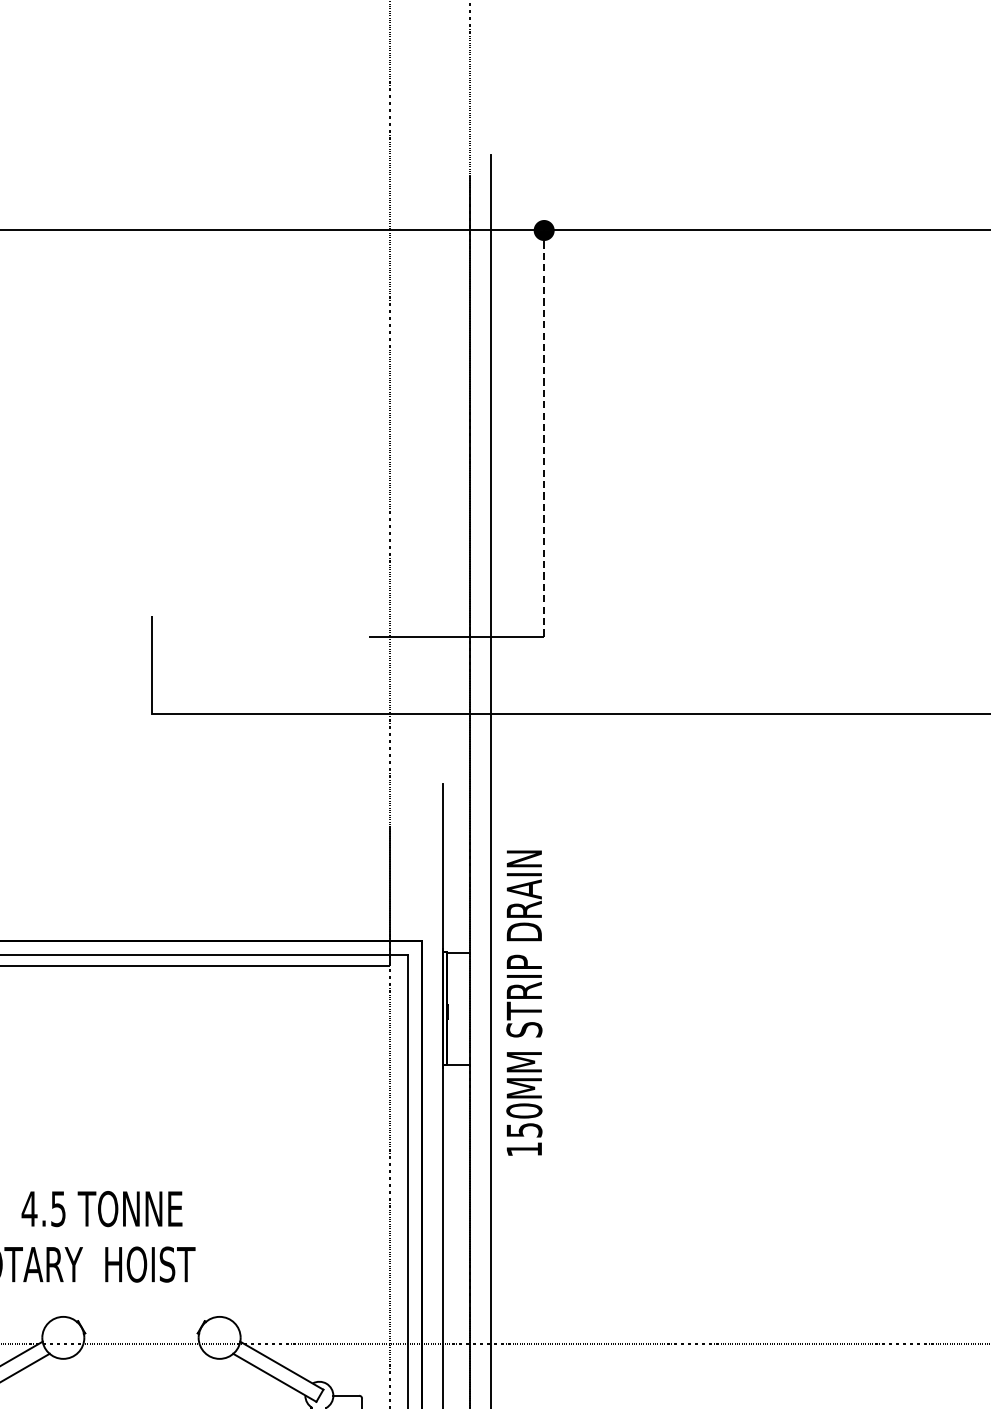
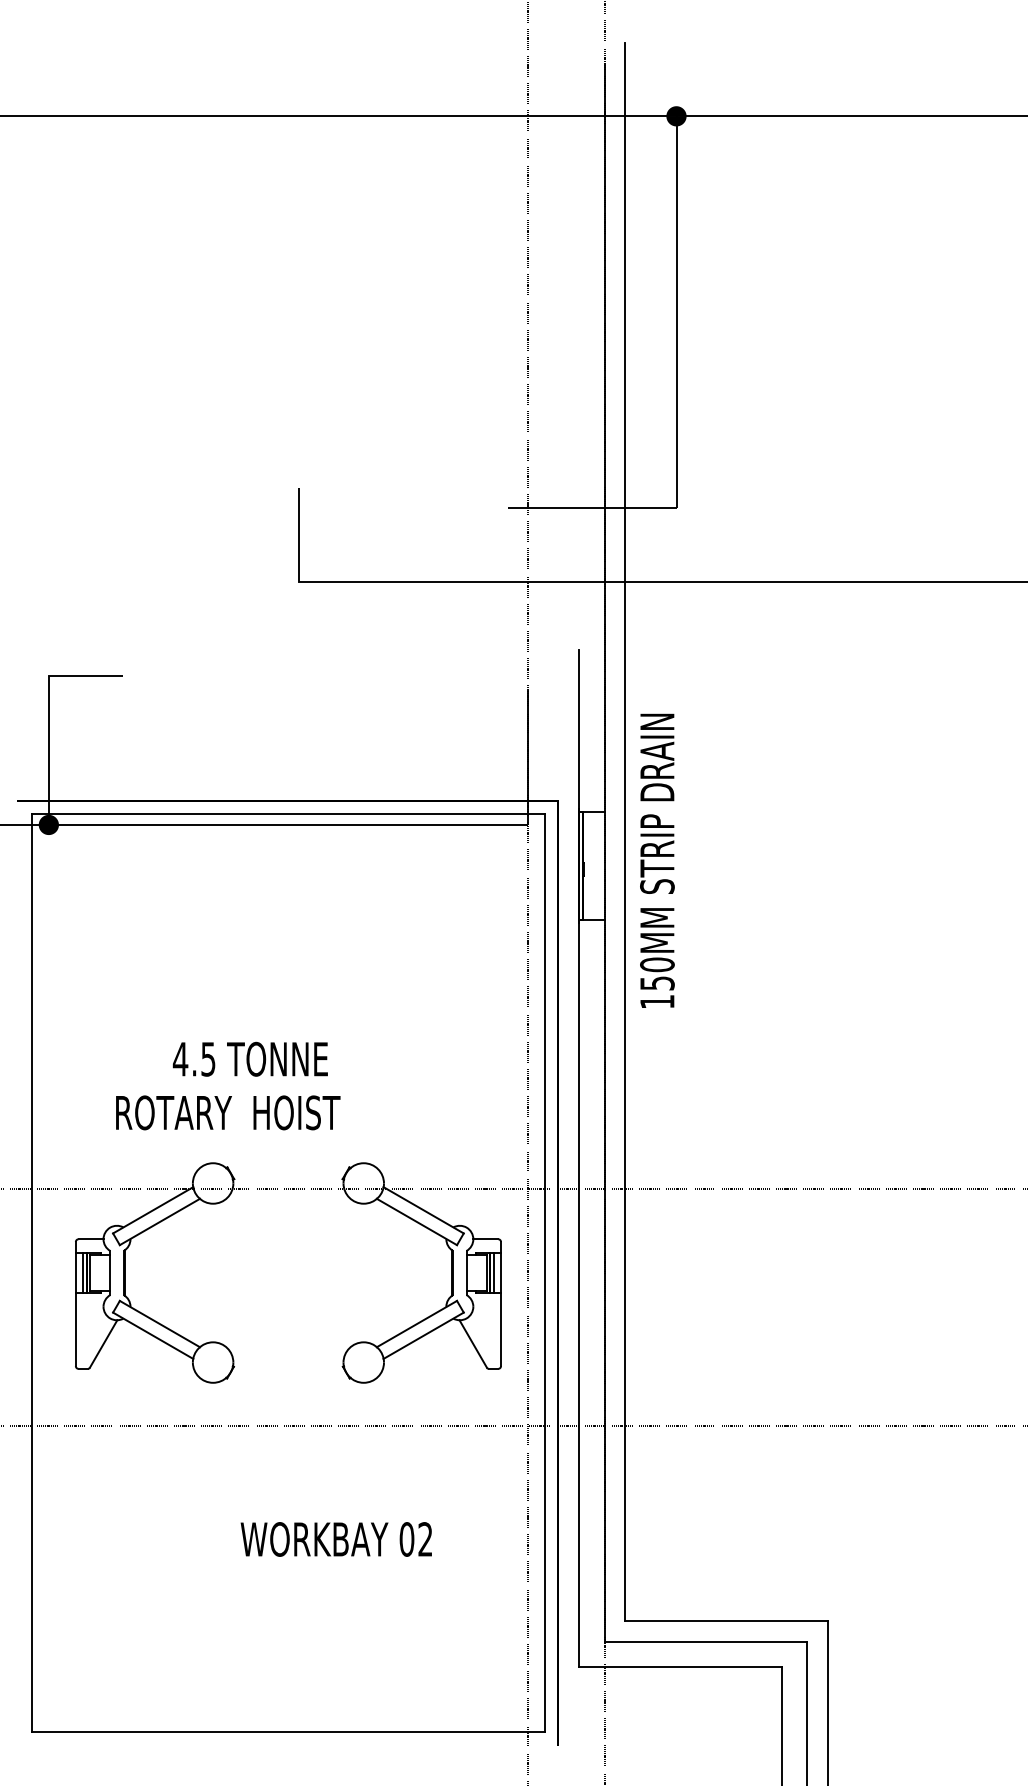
line: (544, 434) -> (676, 312), dashed -> solid

